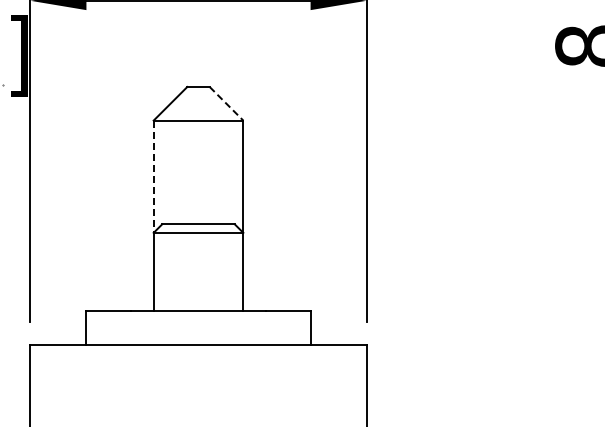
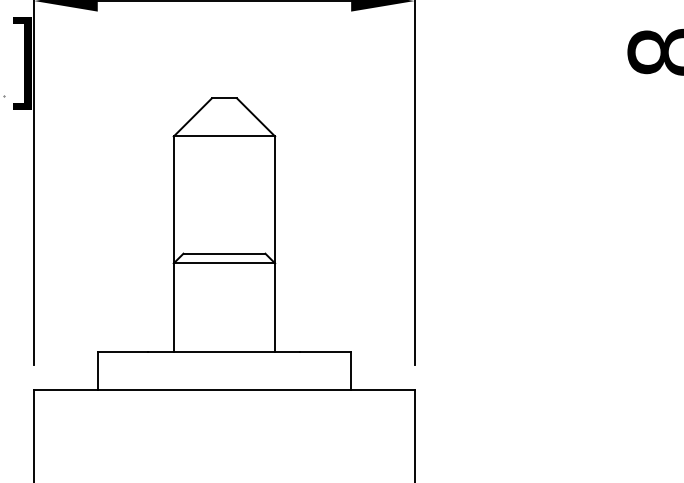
line: (226, 103) -> (256, 117), dashed -> solid
line: (153, 177) -> (173, 200), dashed -> solid

